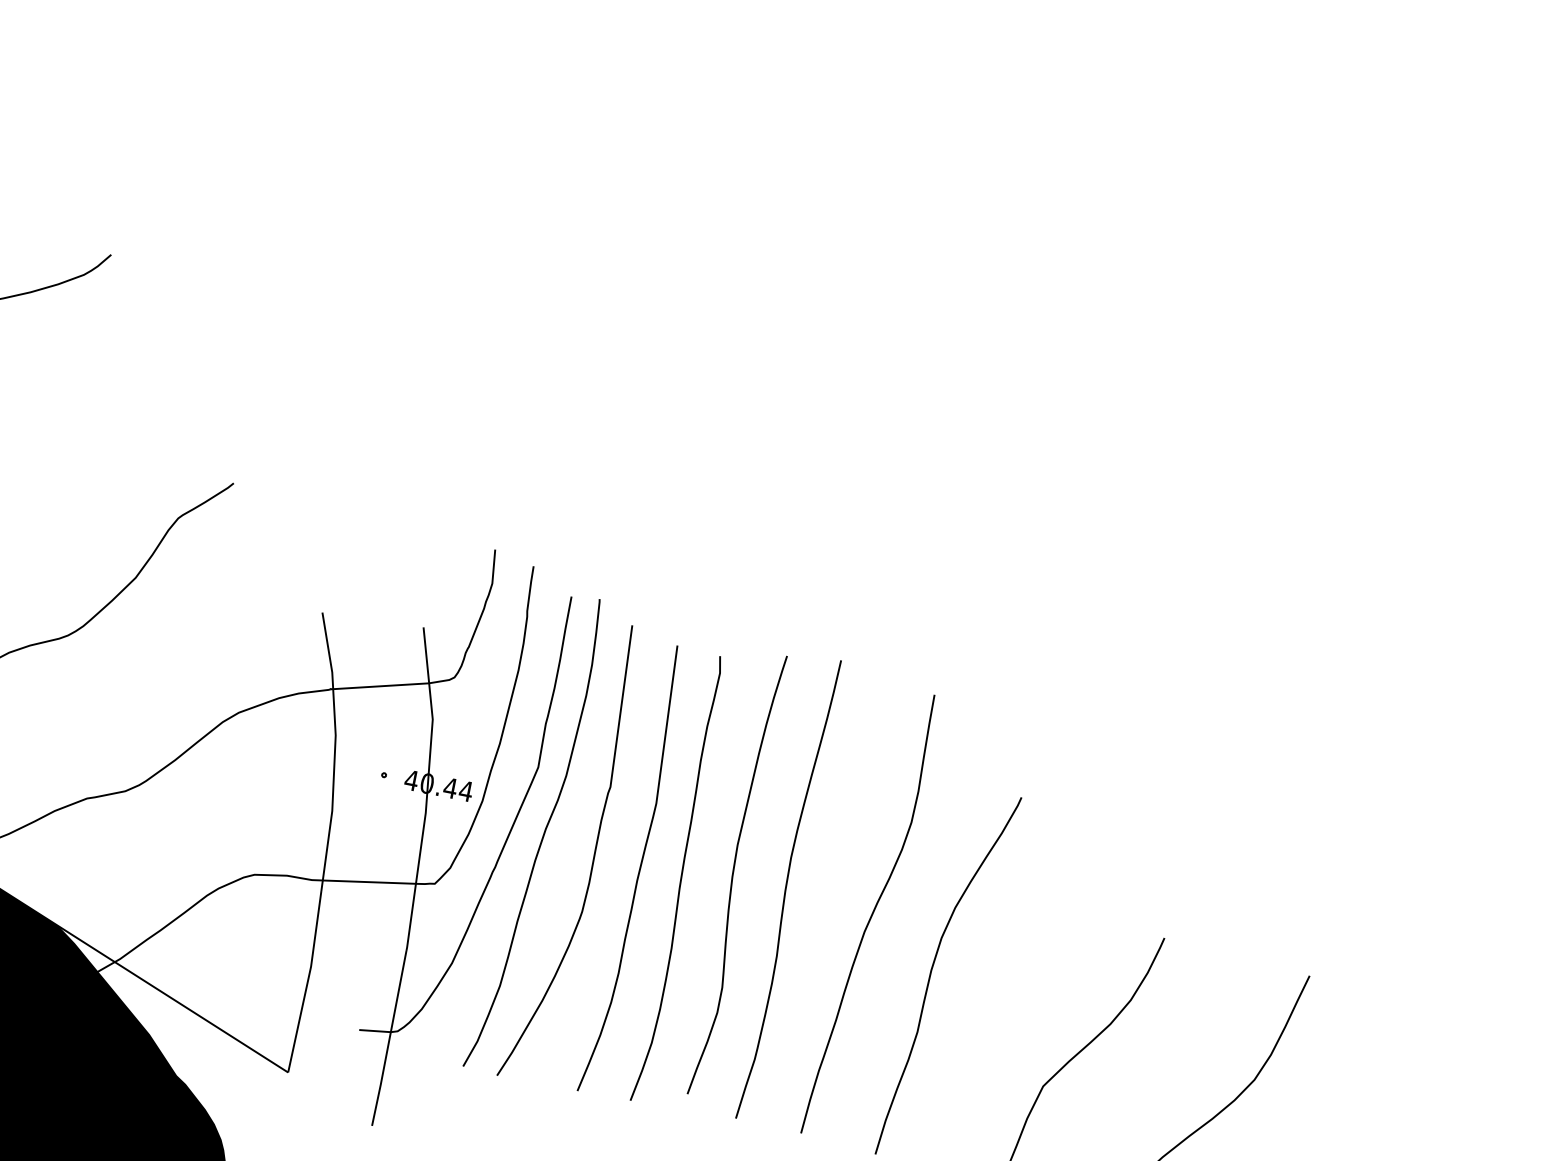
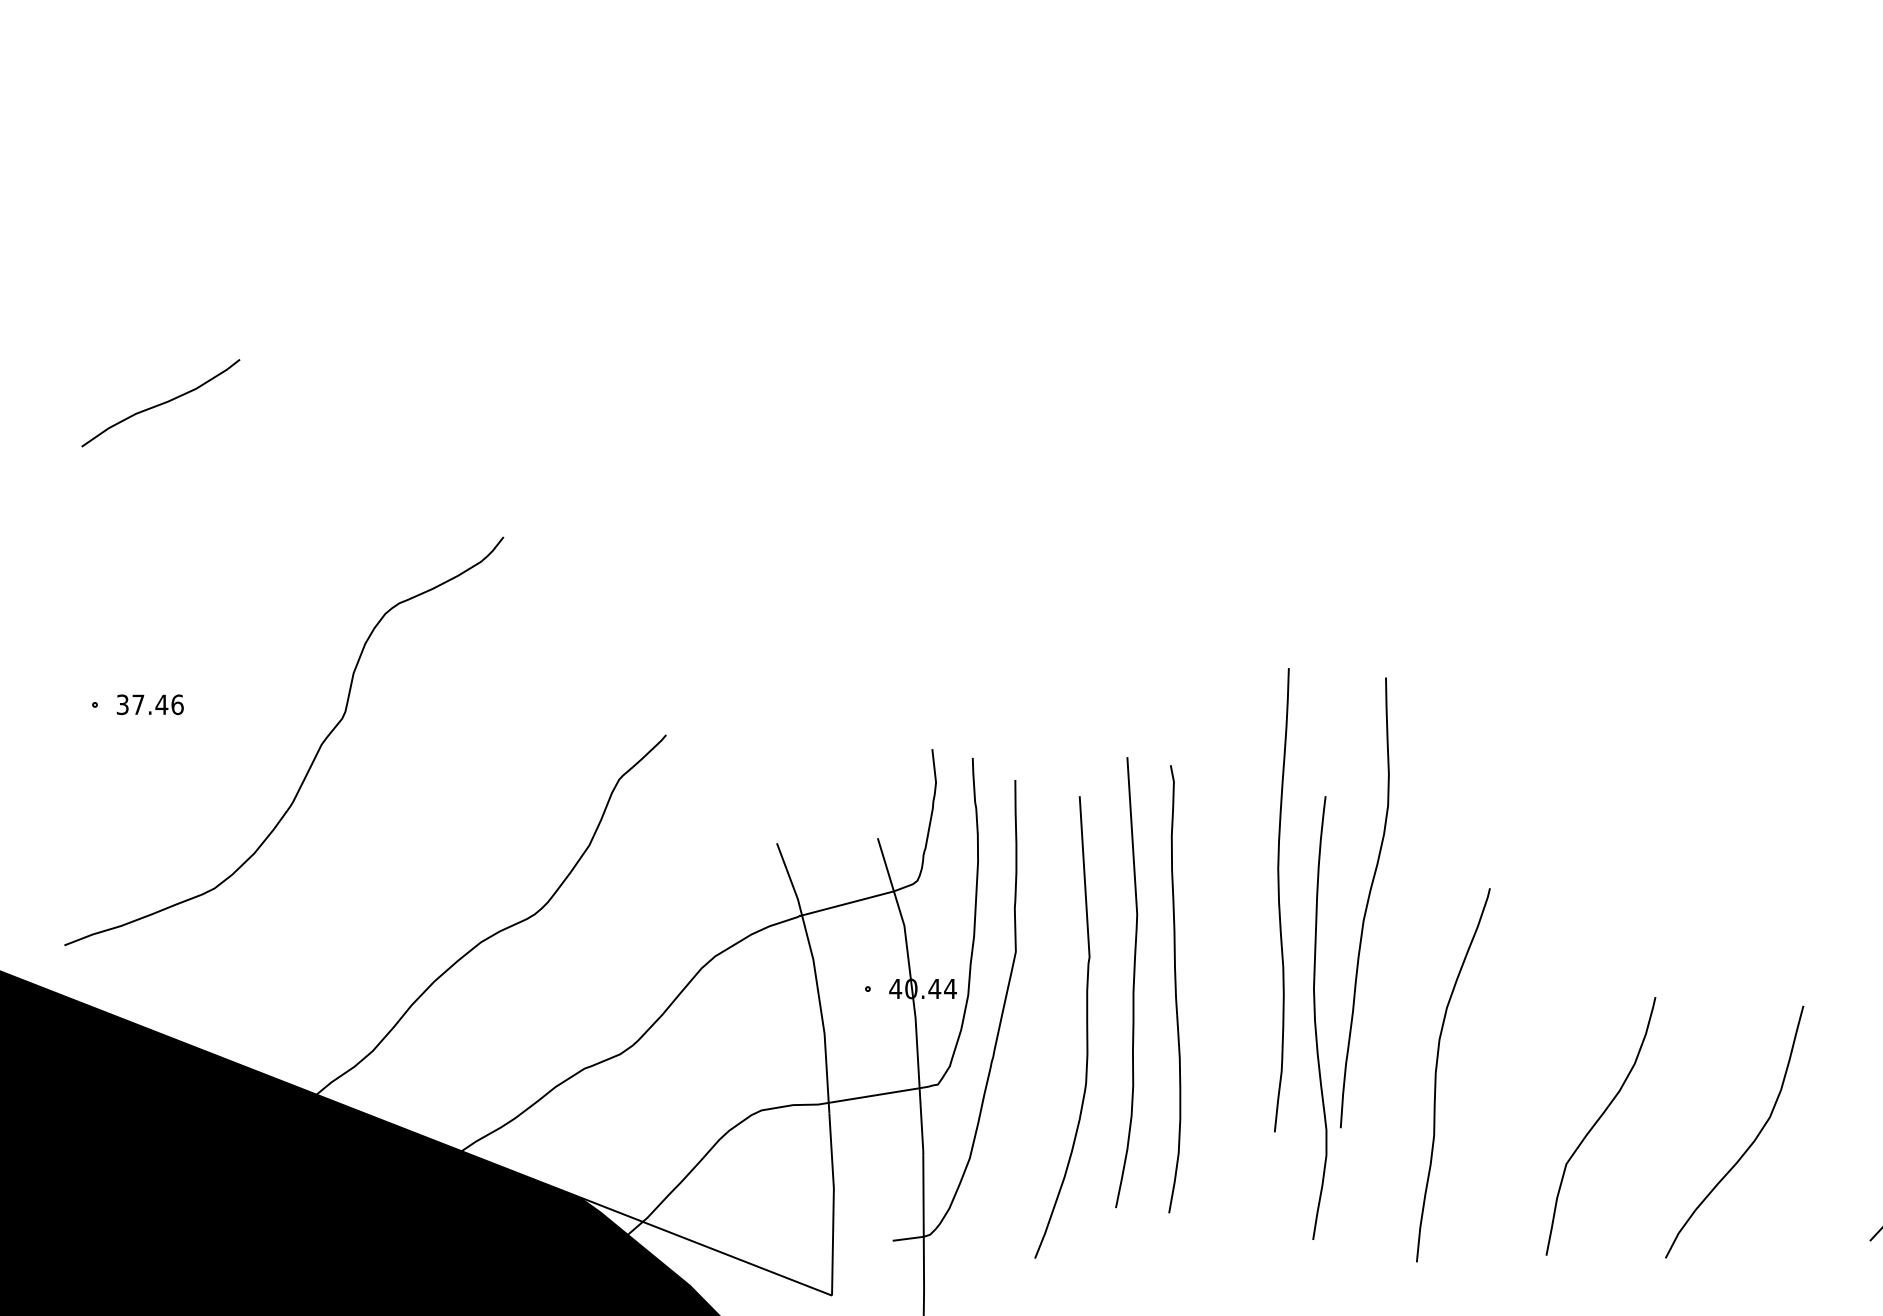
curve: (541, 837) -> (1032, 1019), removed
curve: (637, 873) -> (1132, 985), moved
curve: (733, 873) -> (1315, 1017), moved
curve: (679, 879) -> (1174, 989), moved
curve: (786, 889) -> (1279, 900), moved
curve: (871, 914) -> (1366, 902), moved

